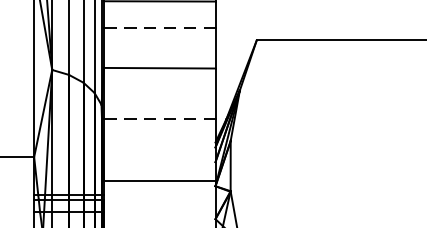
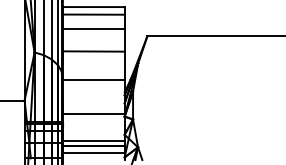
line: (158, 28) -> (93, 29), dashed -> solid
line: (158, 118) -> (93, 79), dashed -> solid

